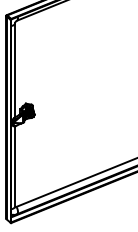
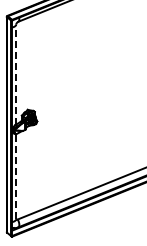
line: (15, 70) -> (16, 74), solid -> dashed
line: (15, 166) -> (16, 176), solid -> dashed

